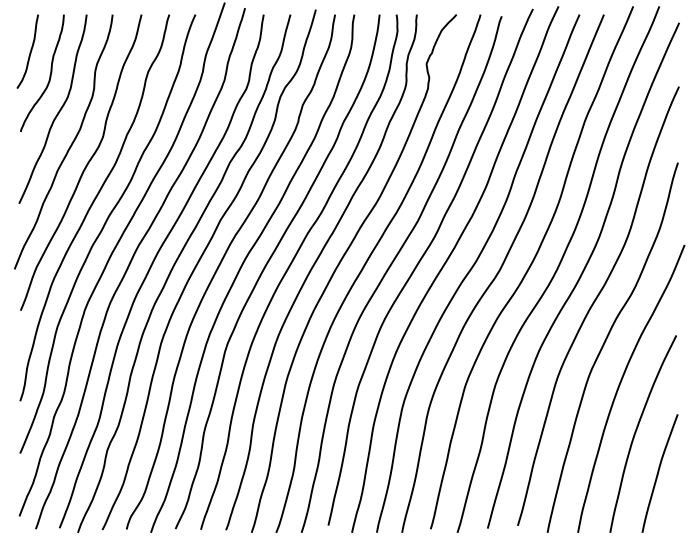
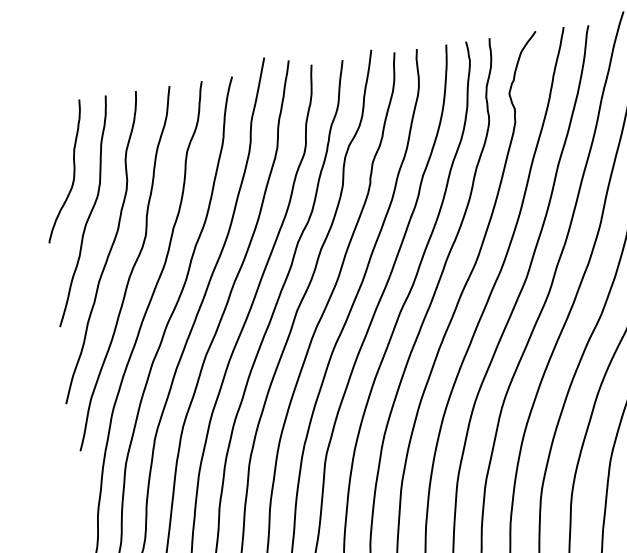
curve: (29, 52) -> (45, 149), removed

